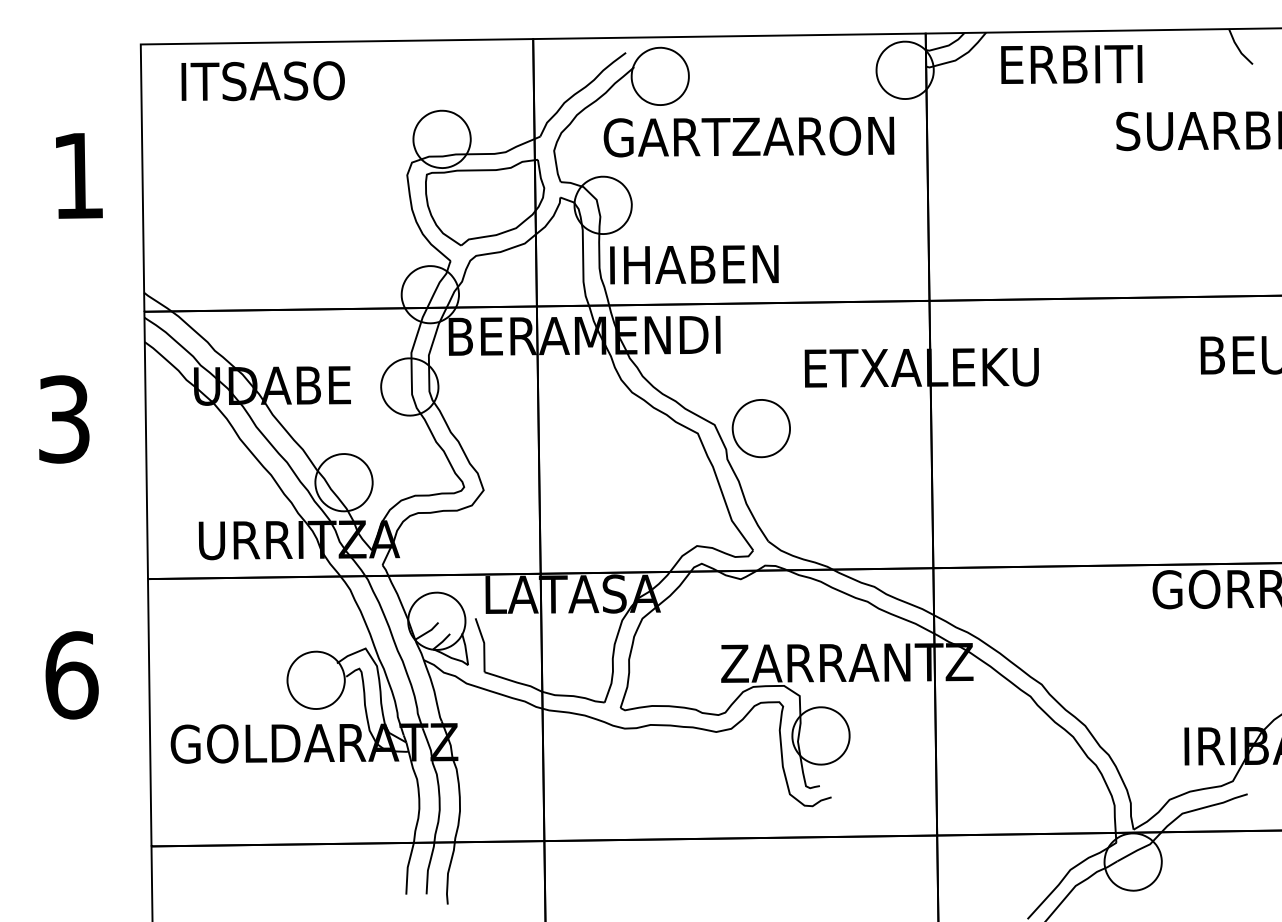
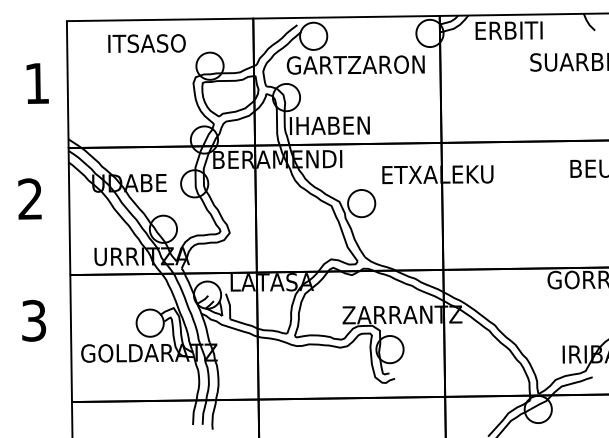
text: (262, 80) -> (146, 43), moved
text: (64, 419) -> (30, 199), 3 -> 2
text: (70, 674) -> (33, 320), 6 -> 3

